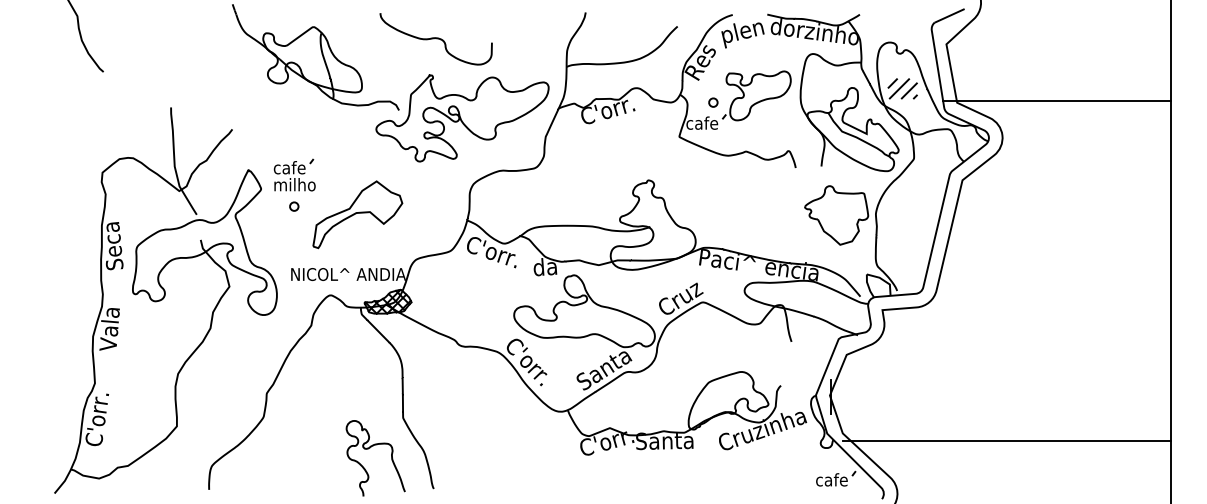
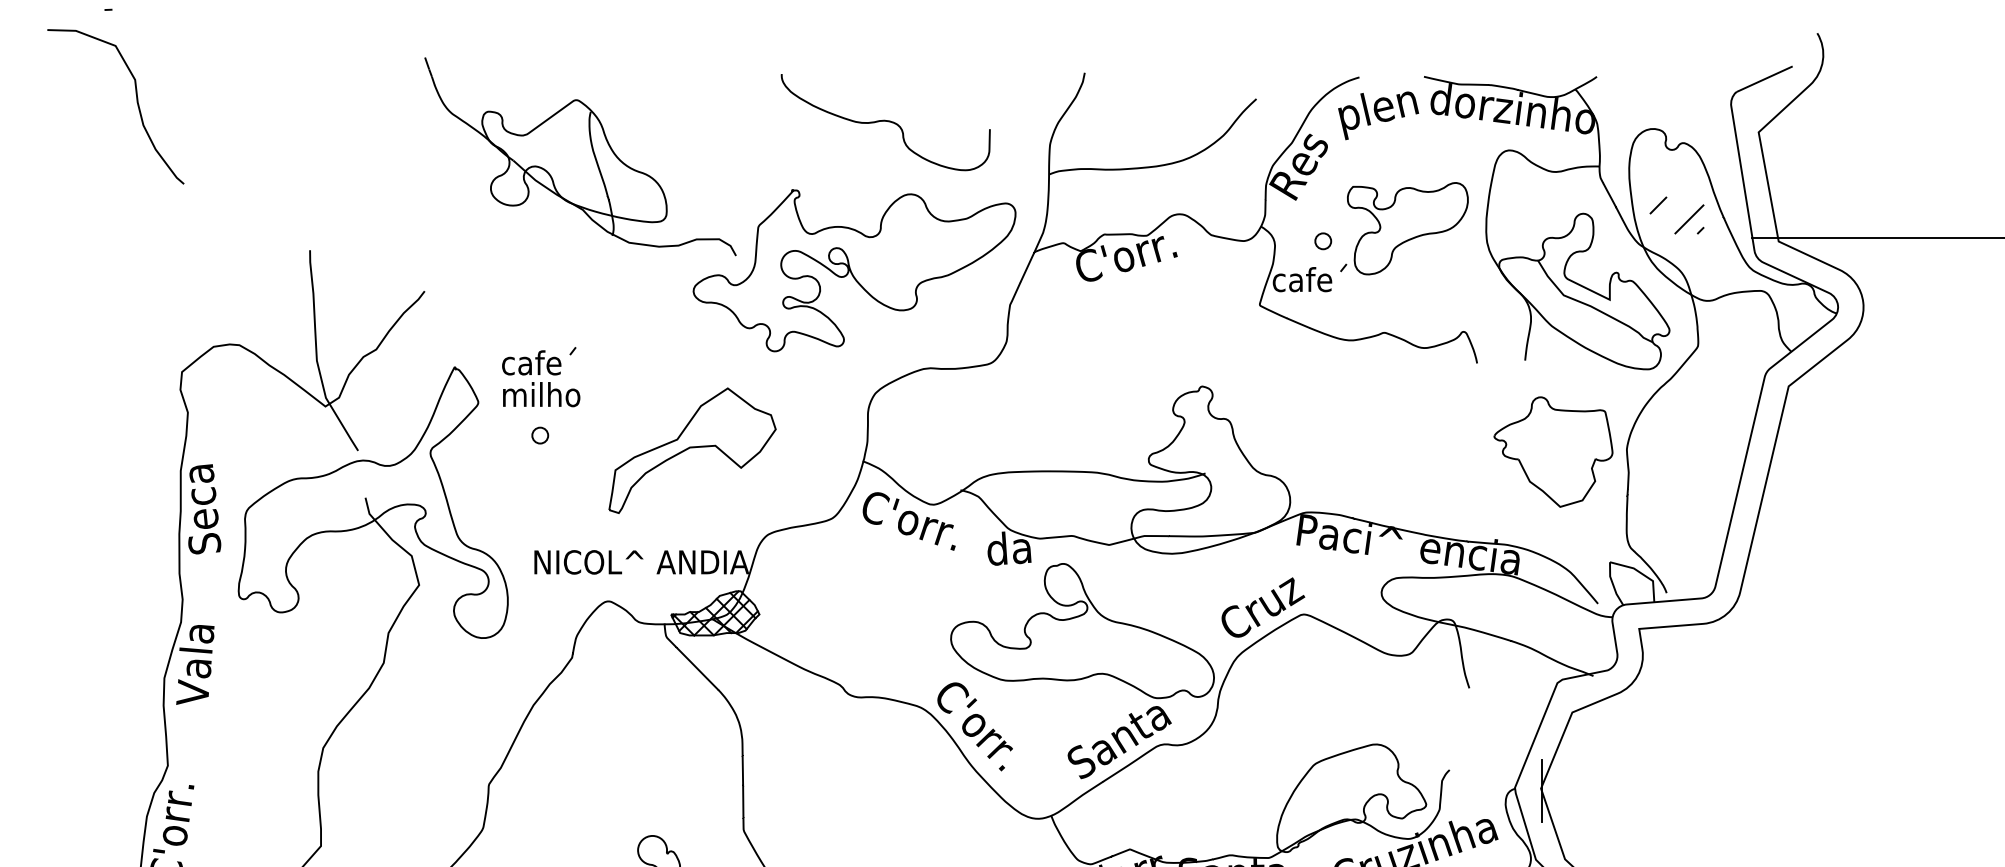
curve: (435, 38) -> (884, 121), moved
line: (899, 88) -> (1670, 214), removed
part: (357, 214) -> (691, 450), moved

